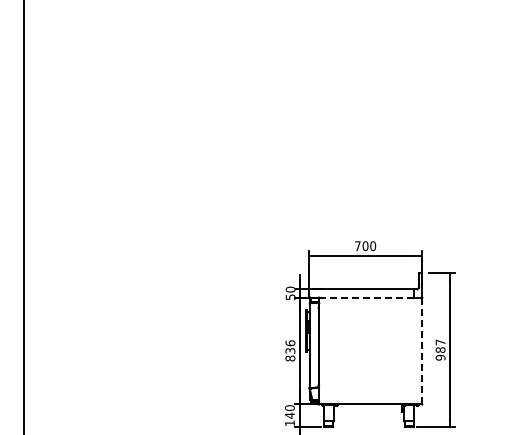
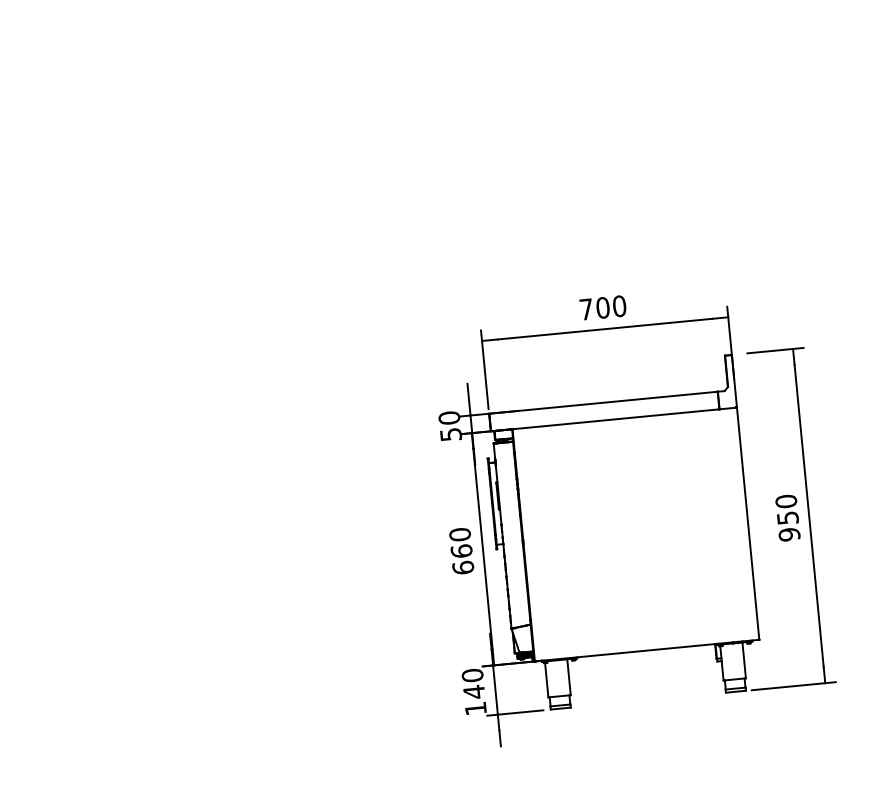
line: (361, 297) -> (604, 420), dashed -> solid
text: (440, 345) -> (786, 508), 987 -> 950
text: (290, 350) -> (461, 550), 836 -> 660
line: (422, 351) -> (748, 524), dashed -> solid

